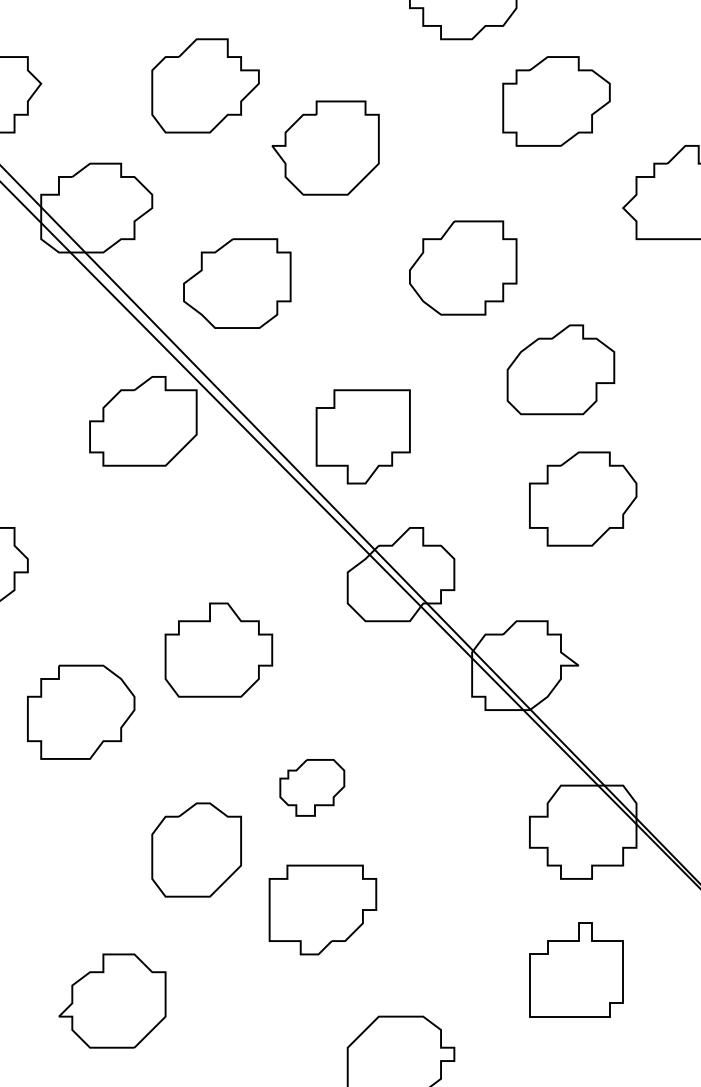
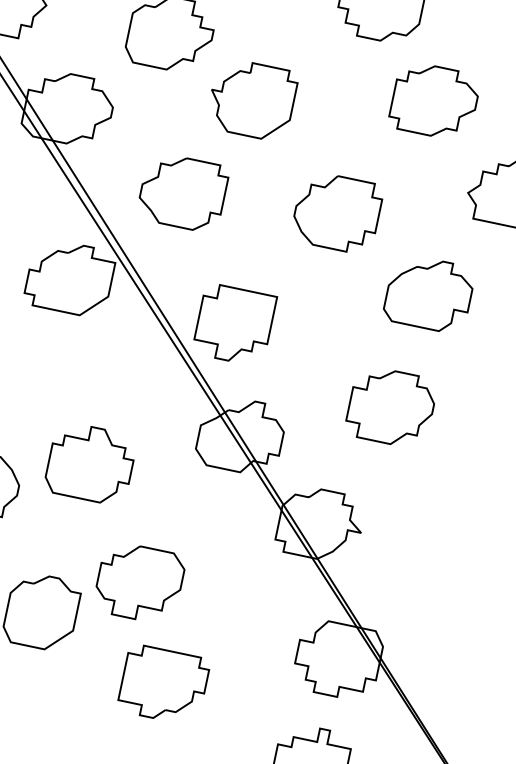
part: (237, 283) -> (183, 192), moved
part: (560, 369) -> (428, 293), moved
part: (312, 787) -> (139, 582), size x1.67
part: (322, 909) -> (163, 684), moved

